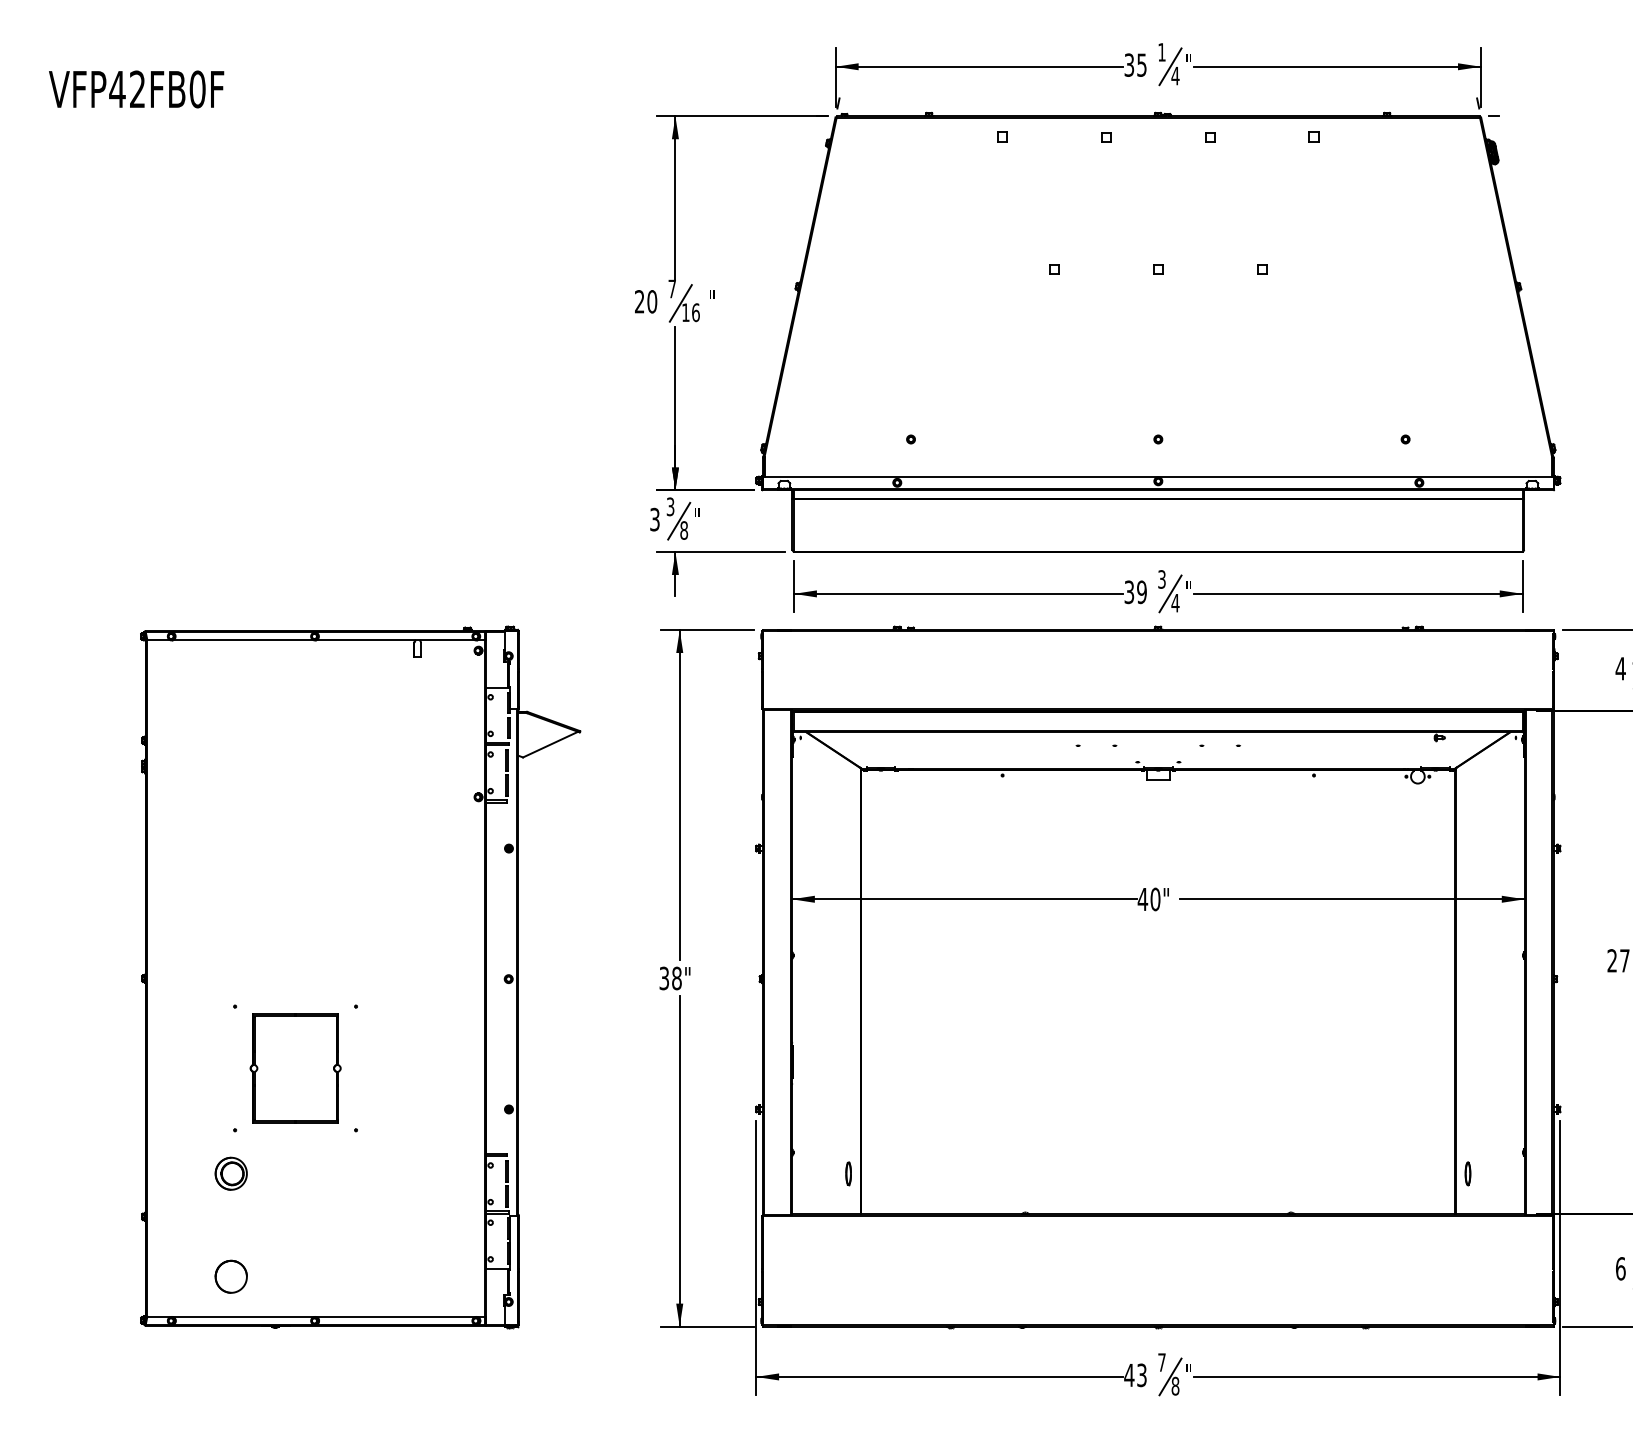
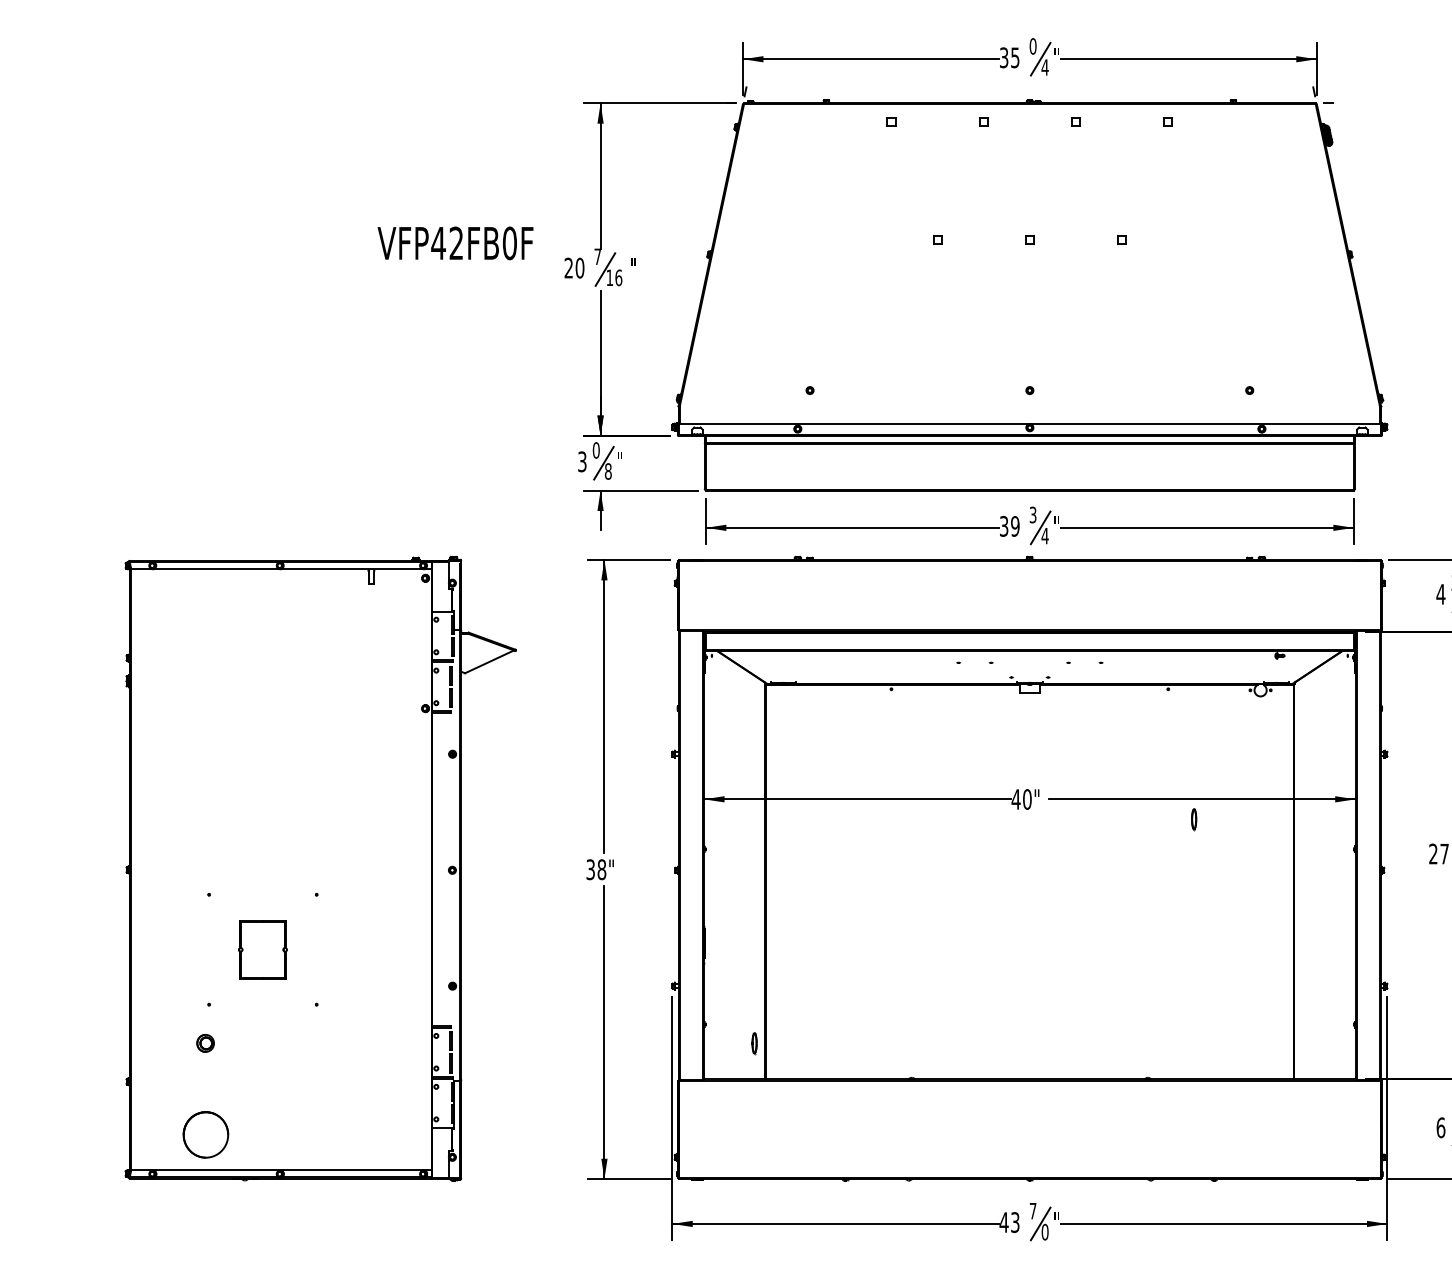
text: (1161, 52) -> (1032, 46), 1 -> 0
text: (136, 89) -> (455, 243), moved
text: (669, 506) -> (595, 450), 3 -> 0
part: (295, 1068) -> (262, 949), size x0.6
part: (230, 1173) -> (205, 1043), size x0.6
part: (1468, 1173) -> (1194, 819), moved
part: (230, 1276) -> (205, 1134), size x1.6
text: (1174, 1386) -> (1044, 1232), 8 -> 0

